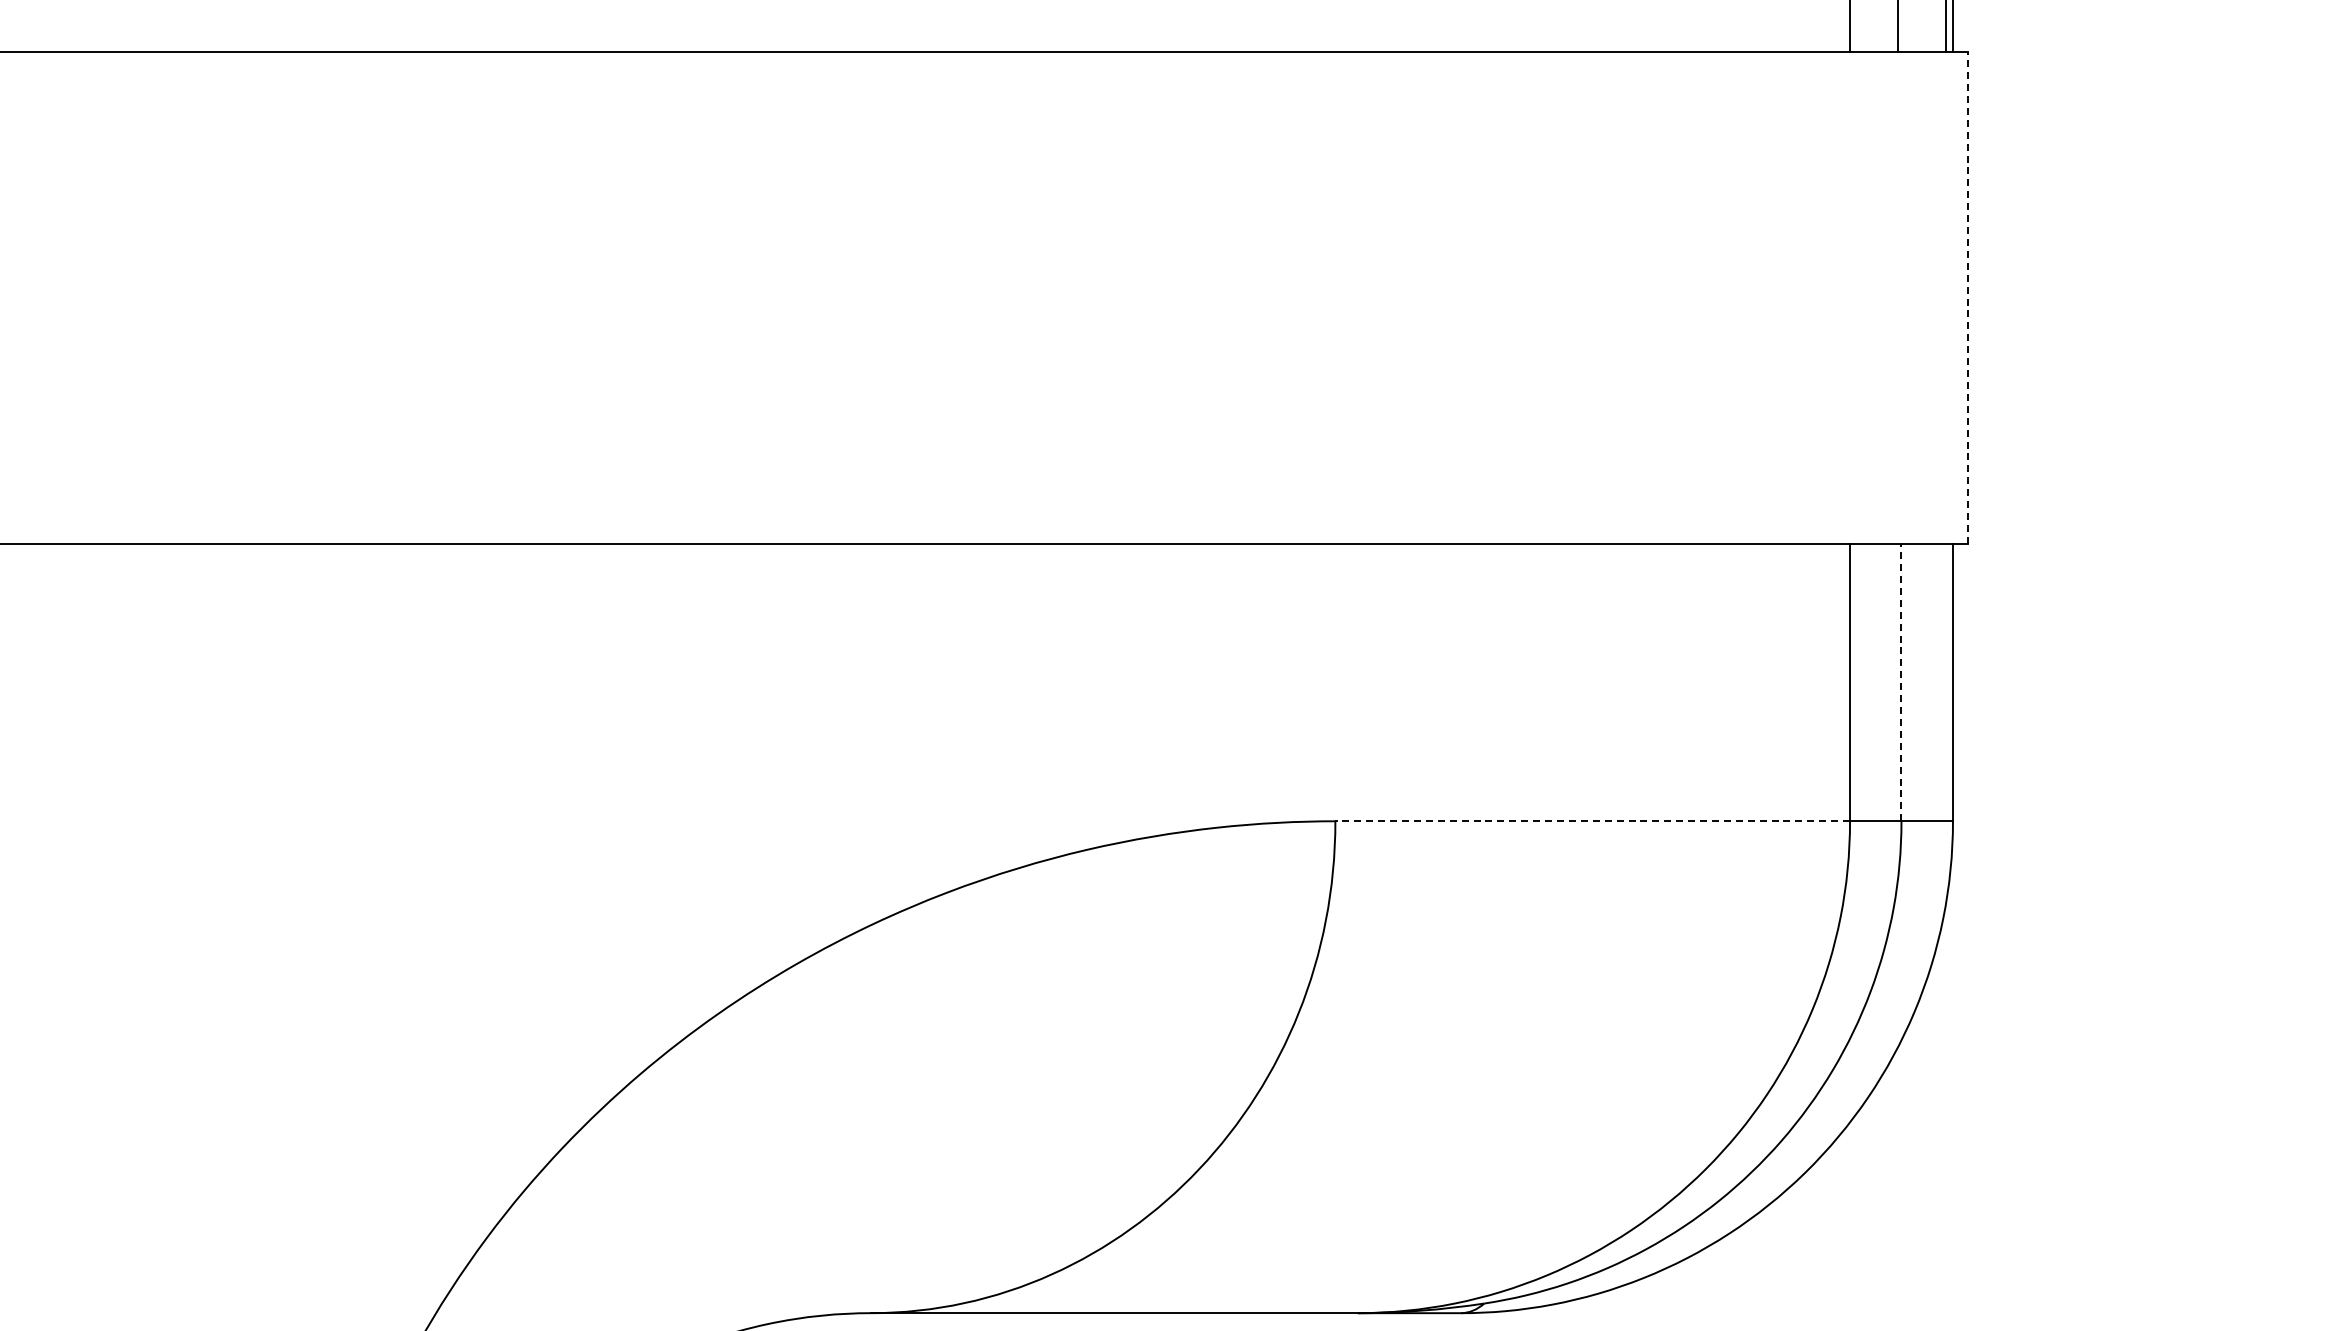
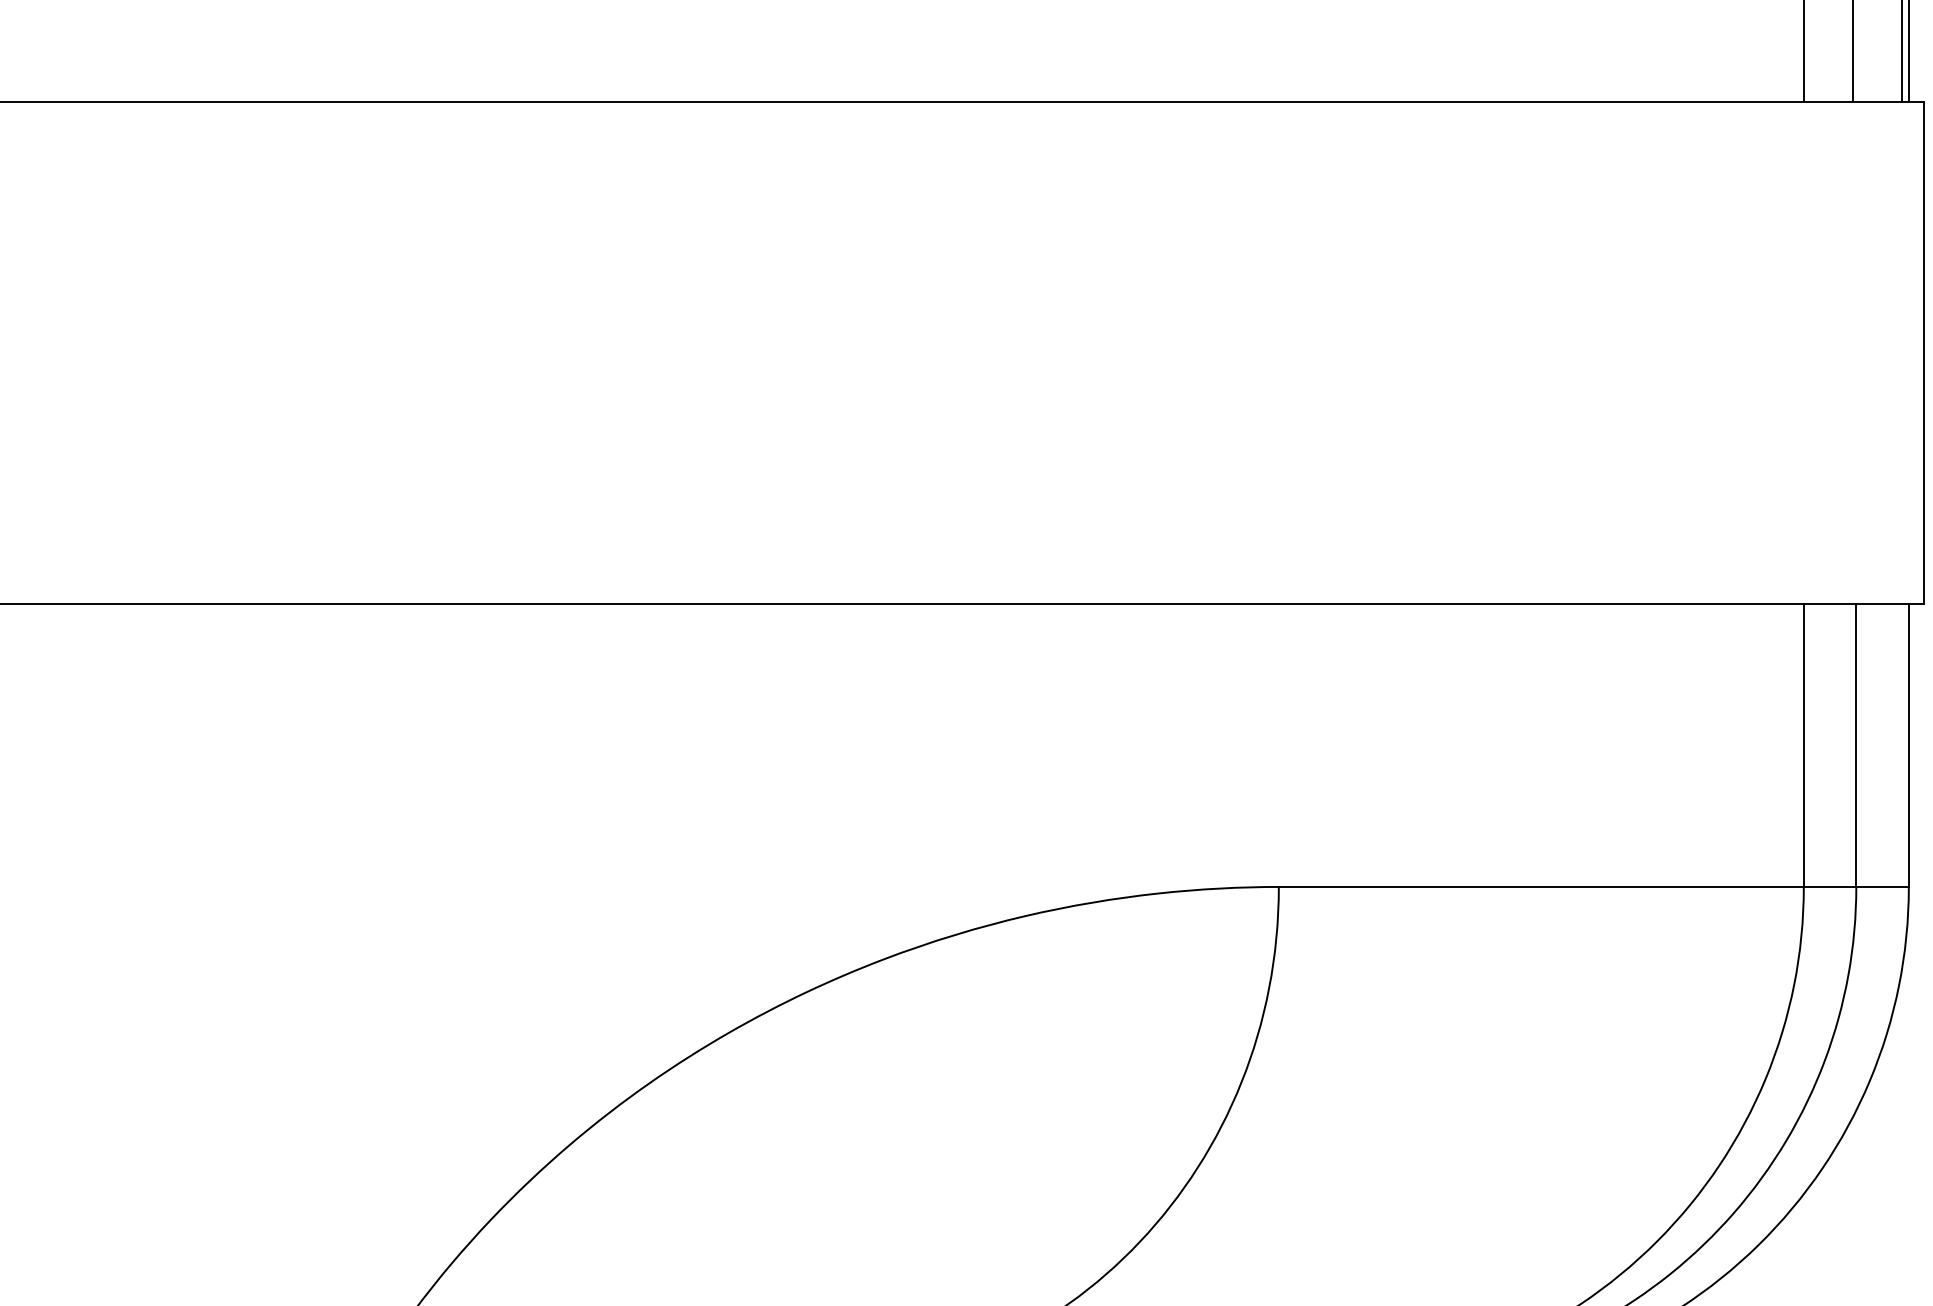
line: (1968, 297) -> (1924, 352), dashed -> solid
line: (1901, 682) -> (1856, 745), dashed -> solid
line: (1592, 821) -> (1541, 887), dashed -> solid

